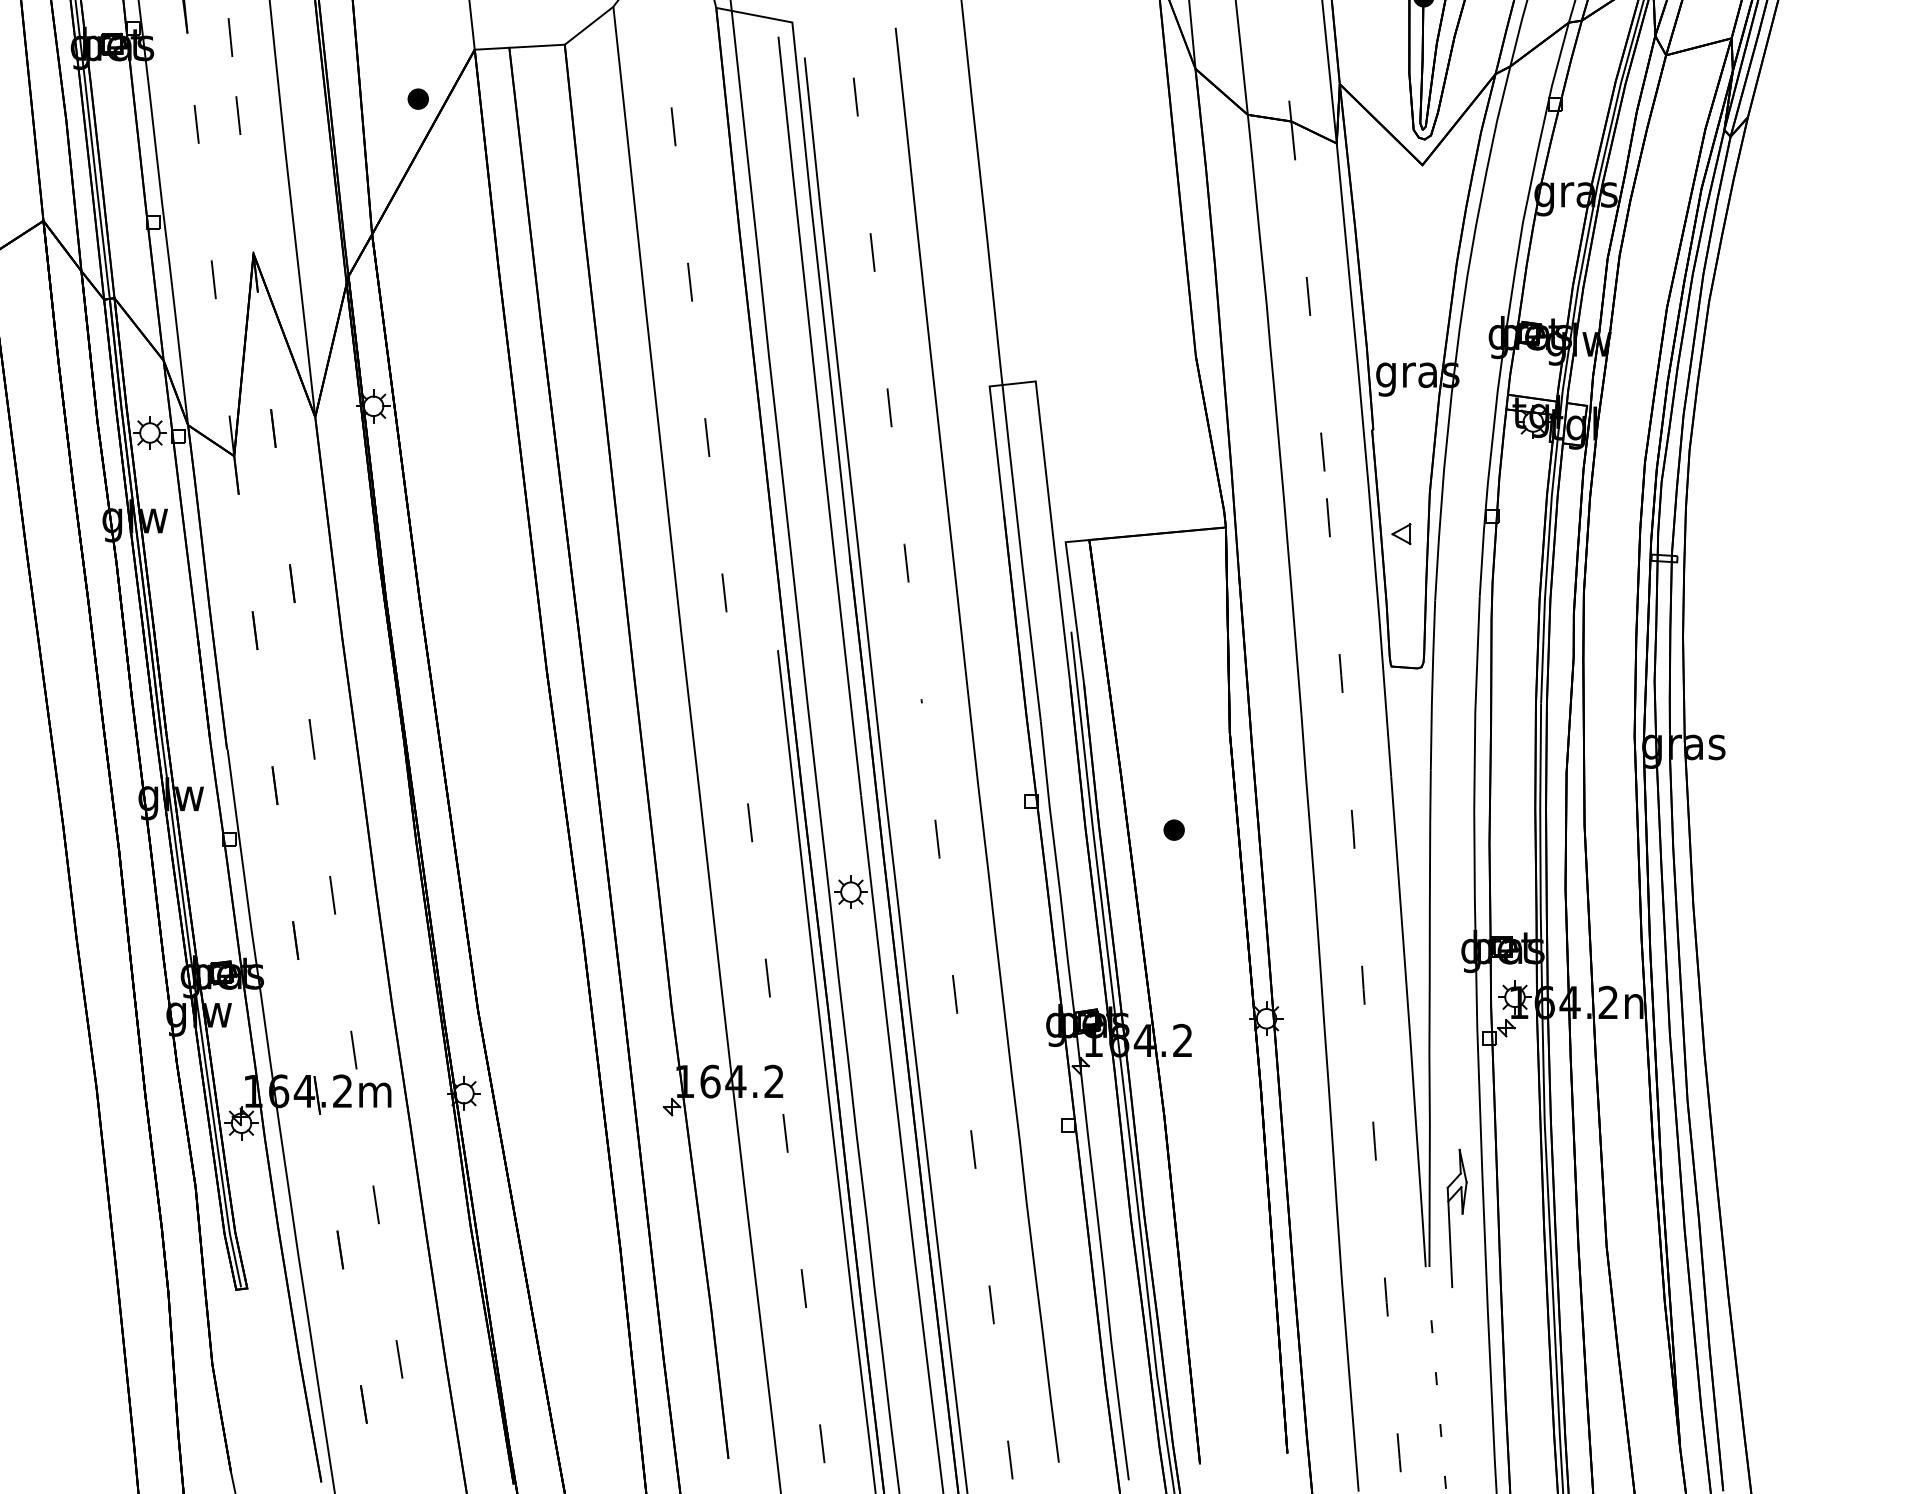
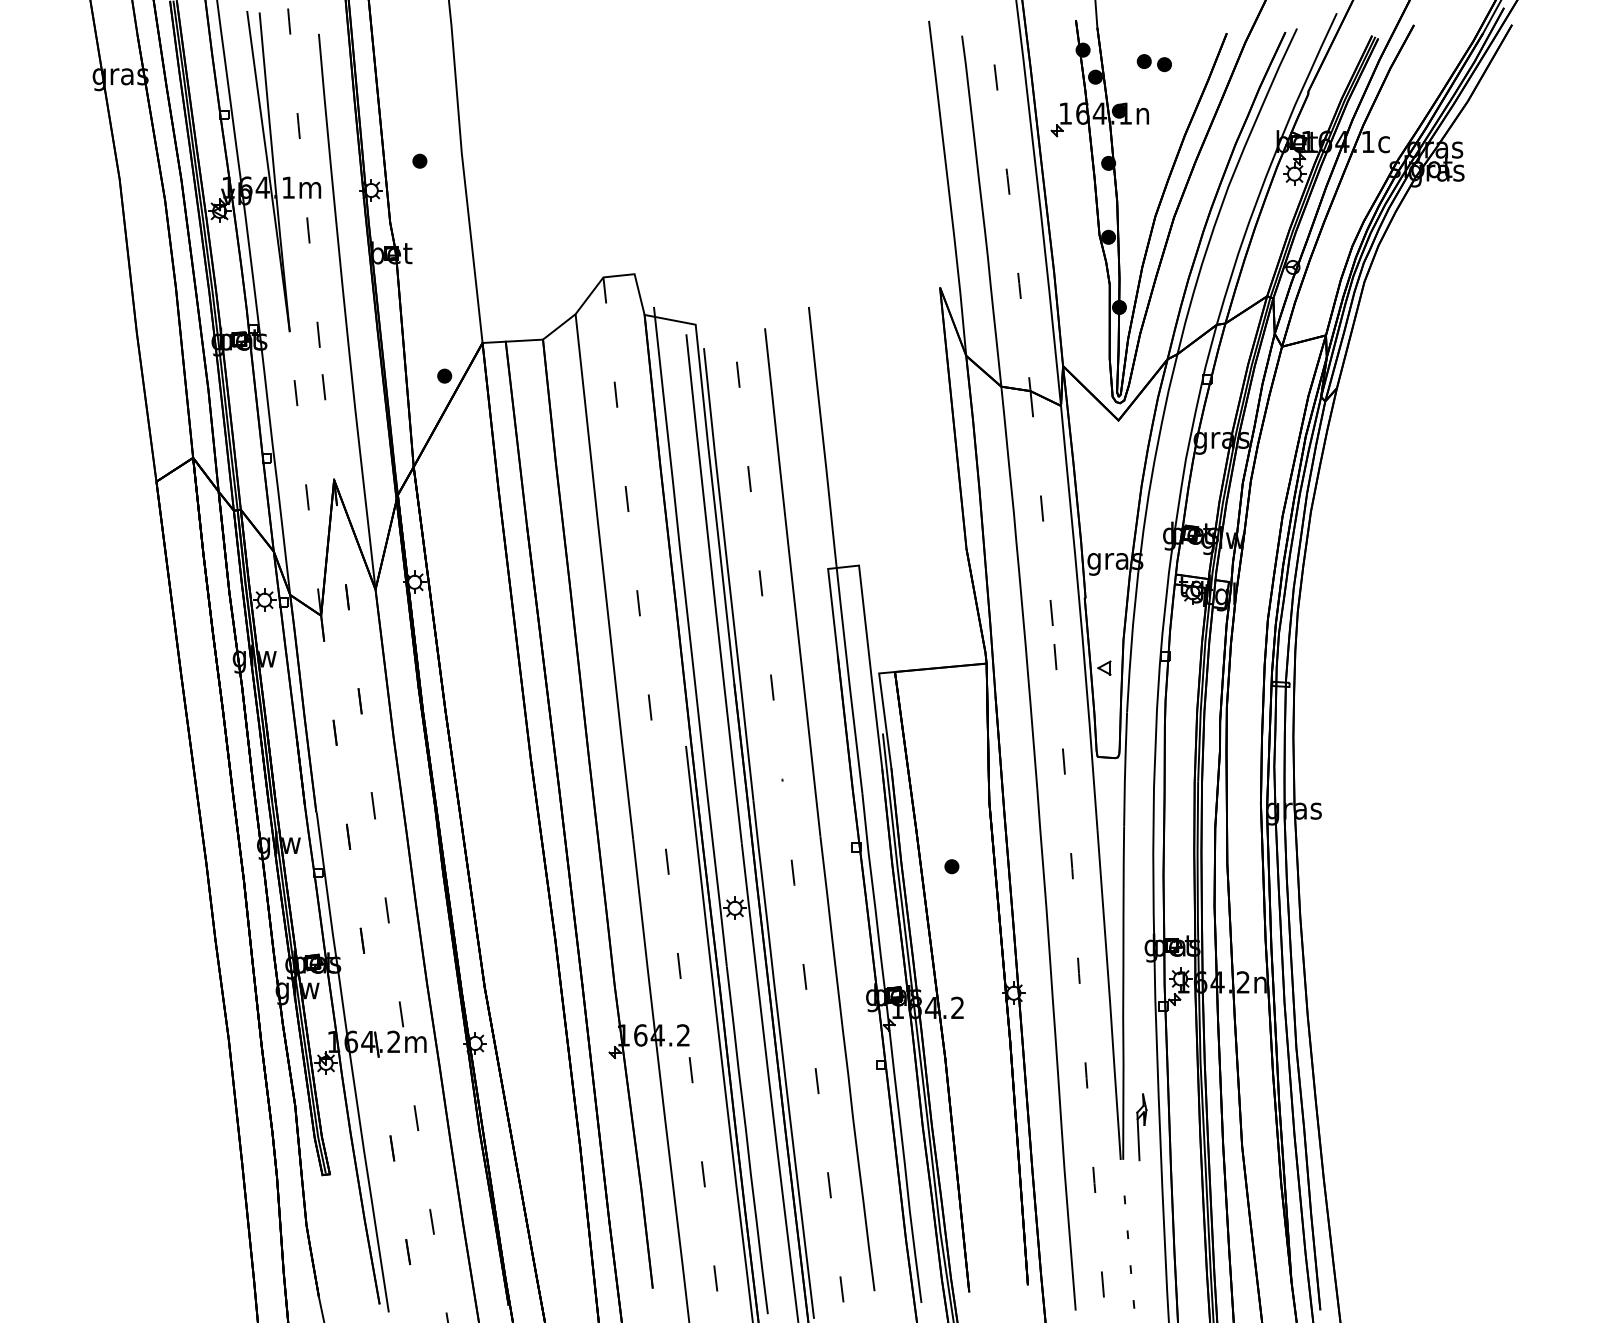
part: (1456, 1218) -> (1141, 1127), size x0.71

